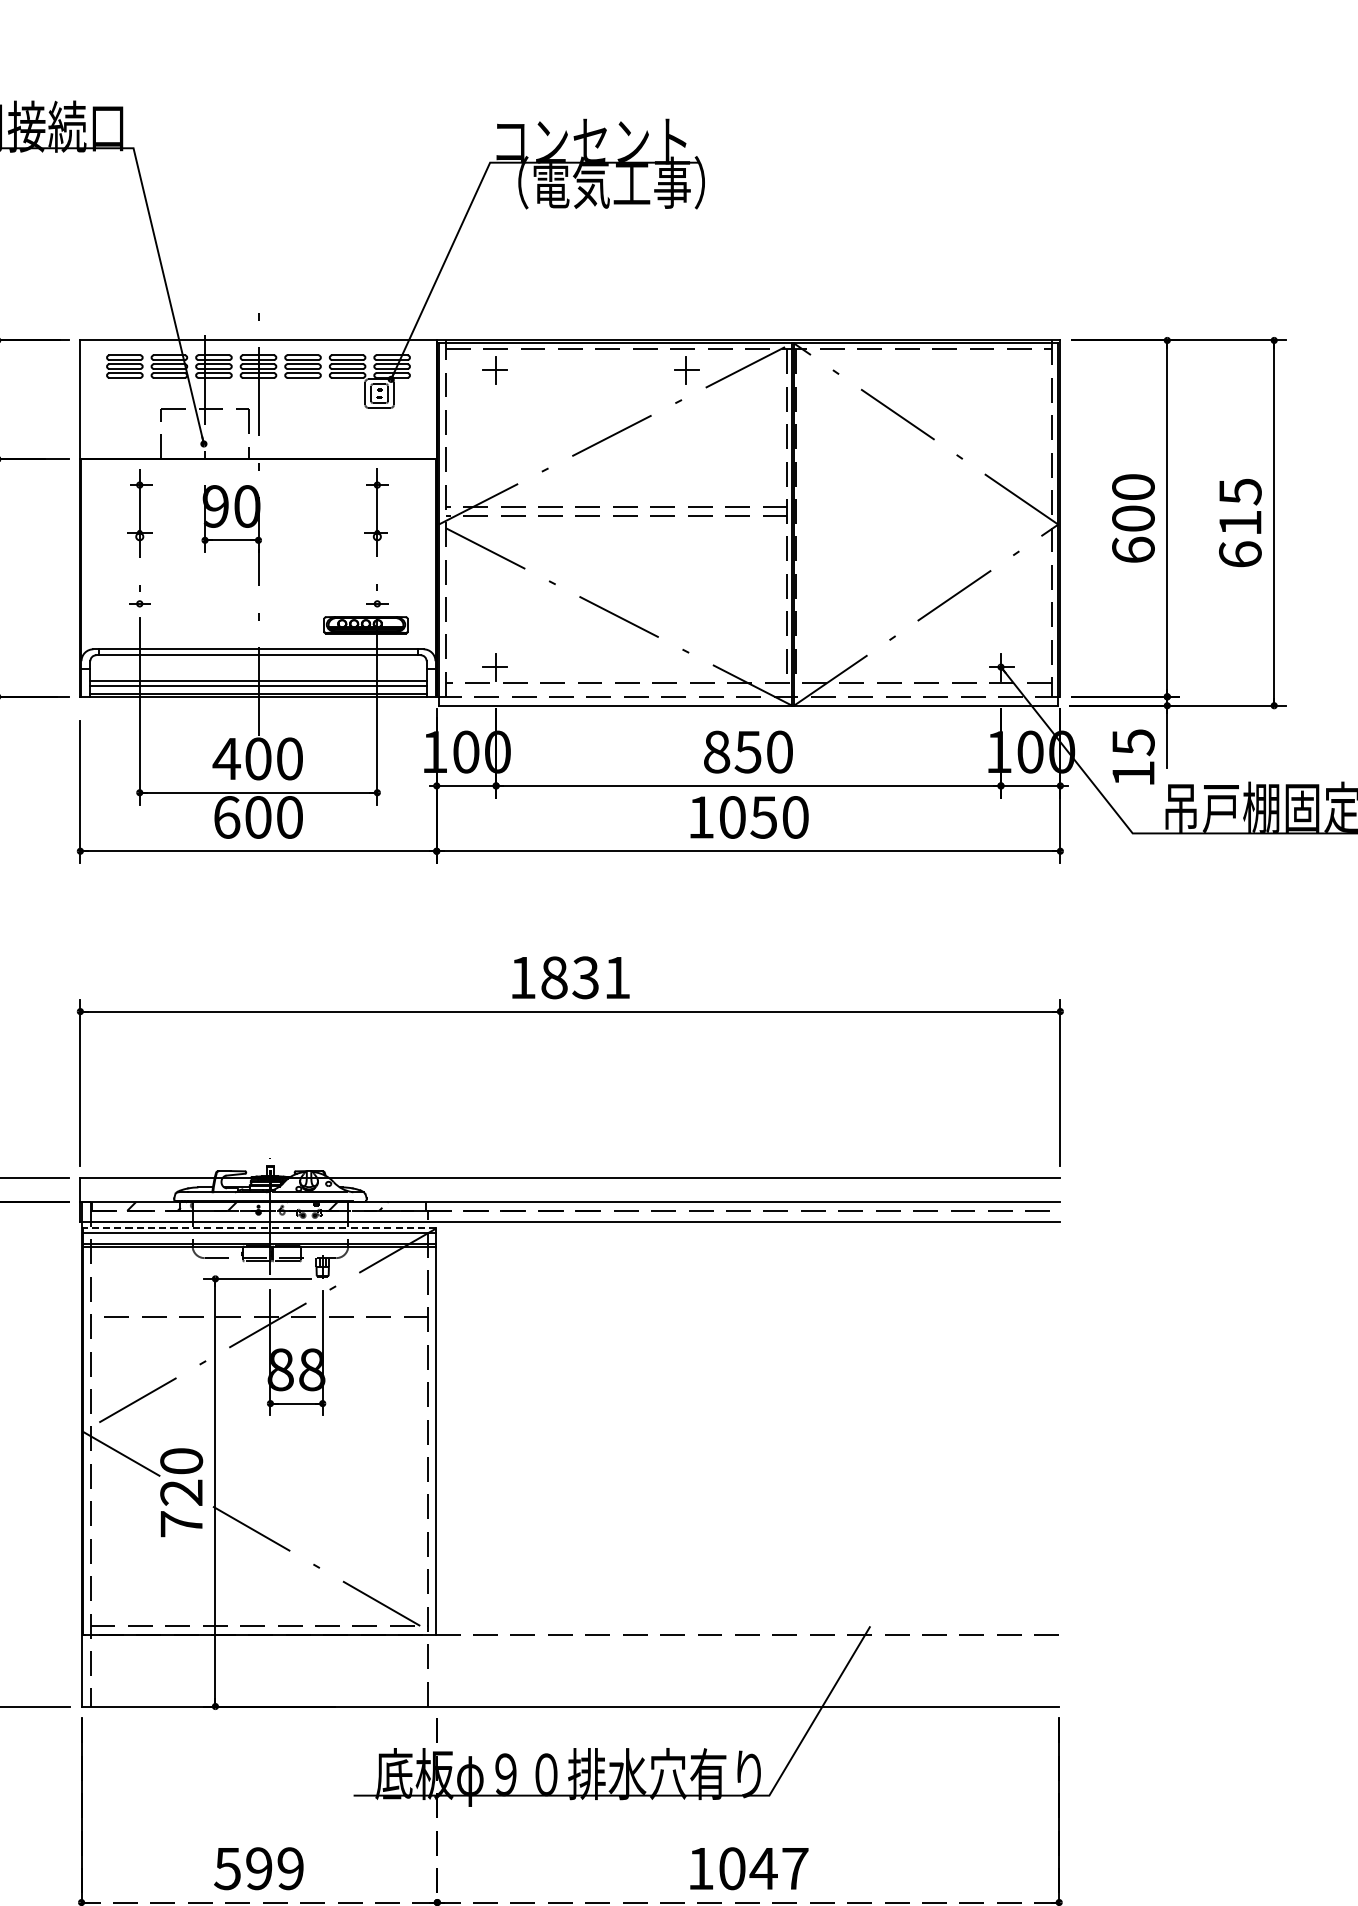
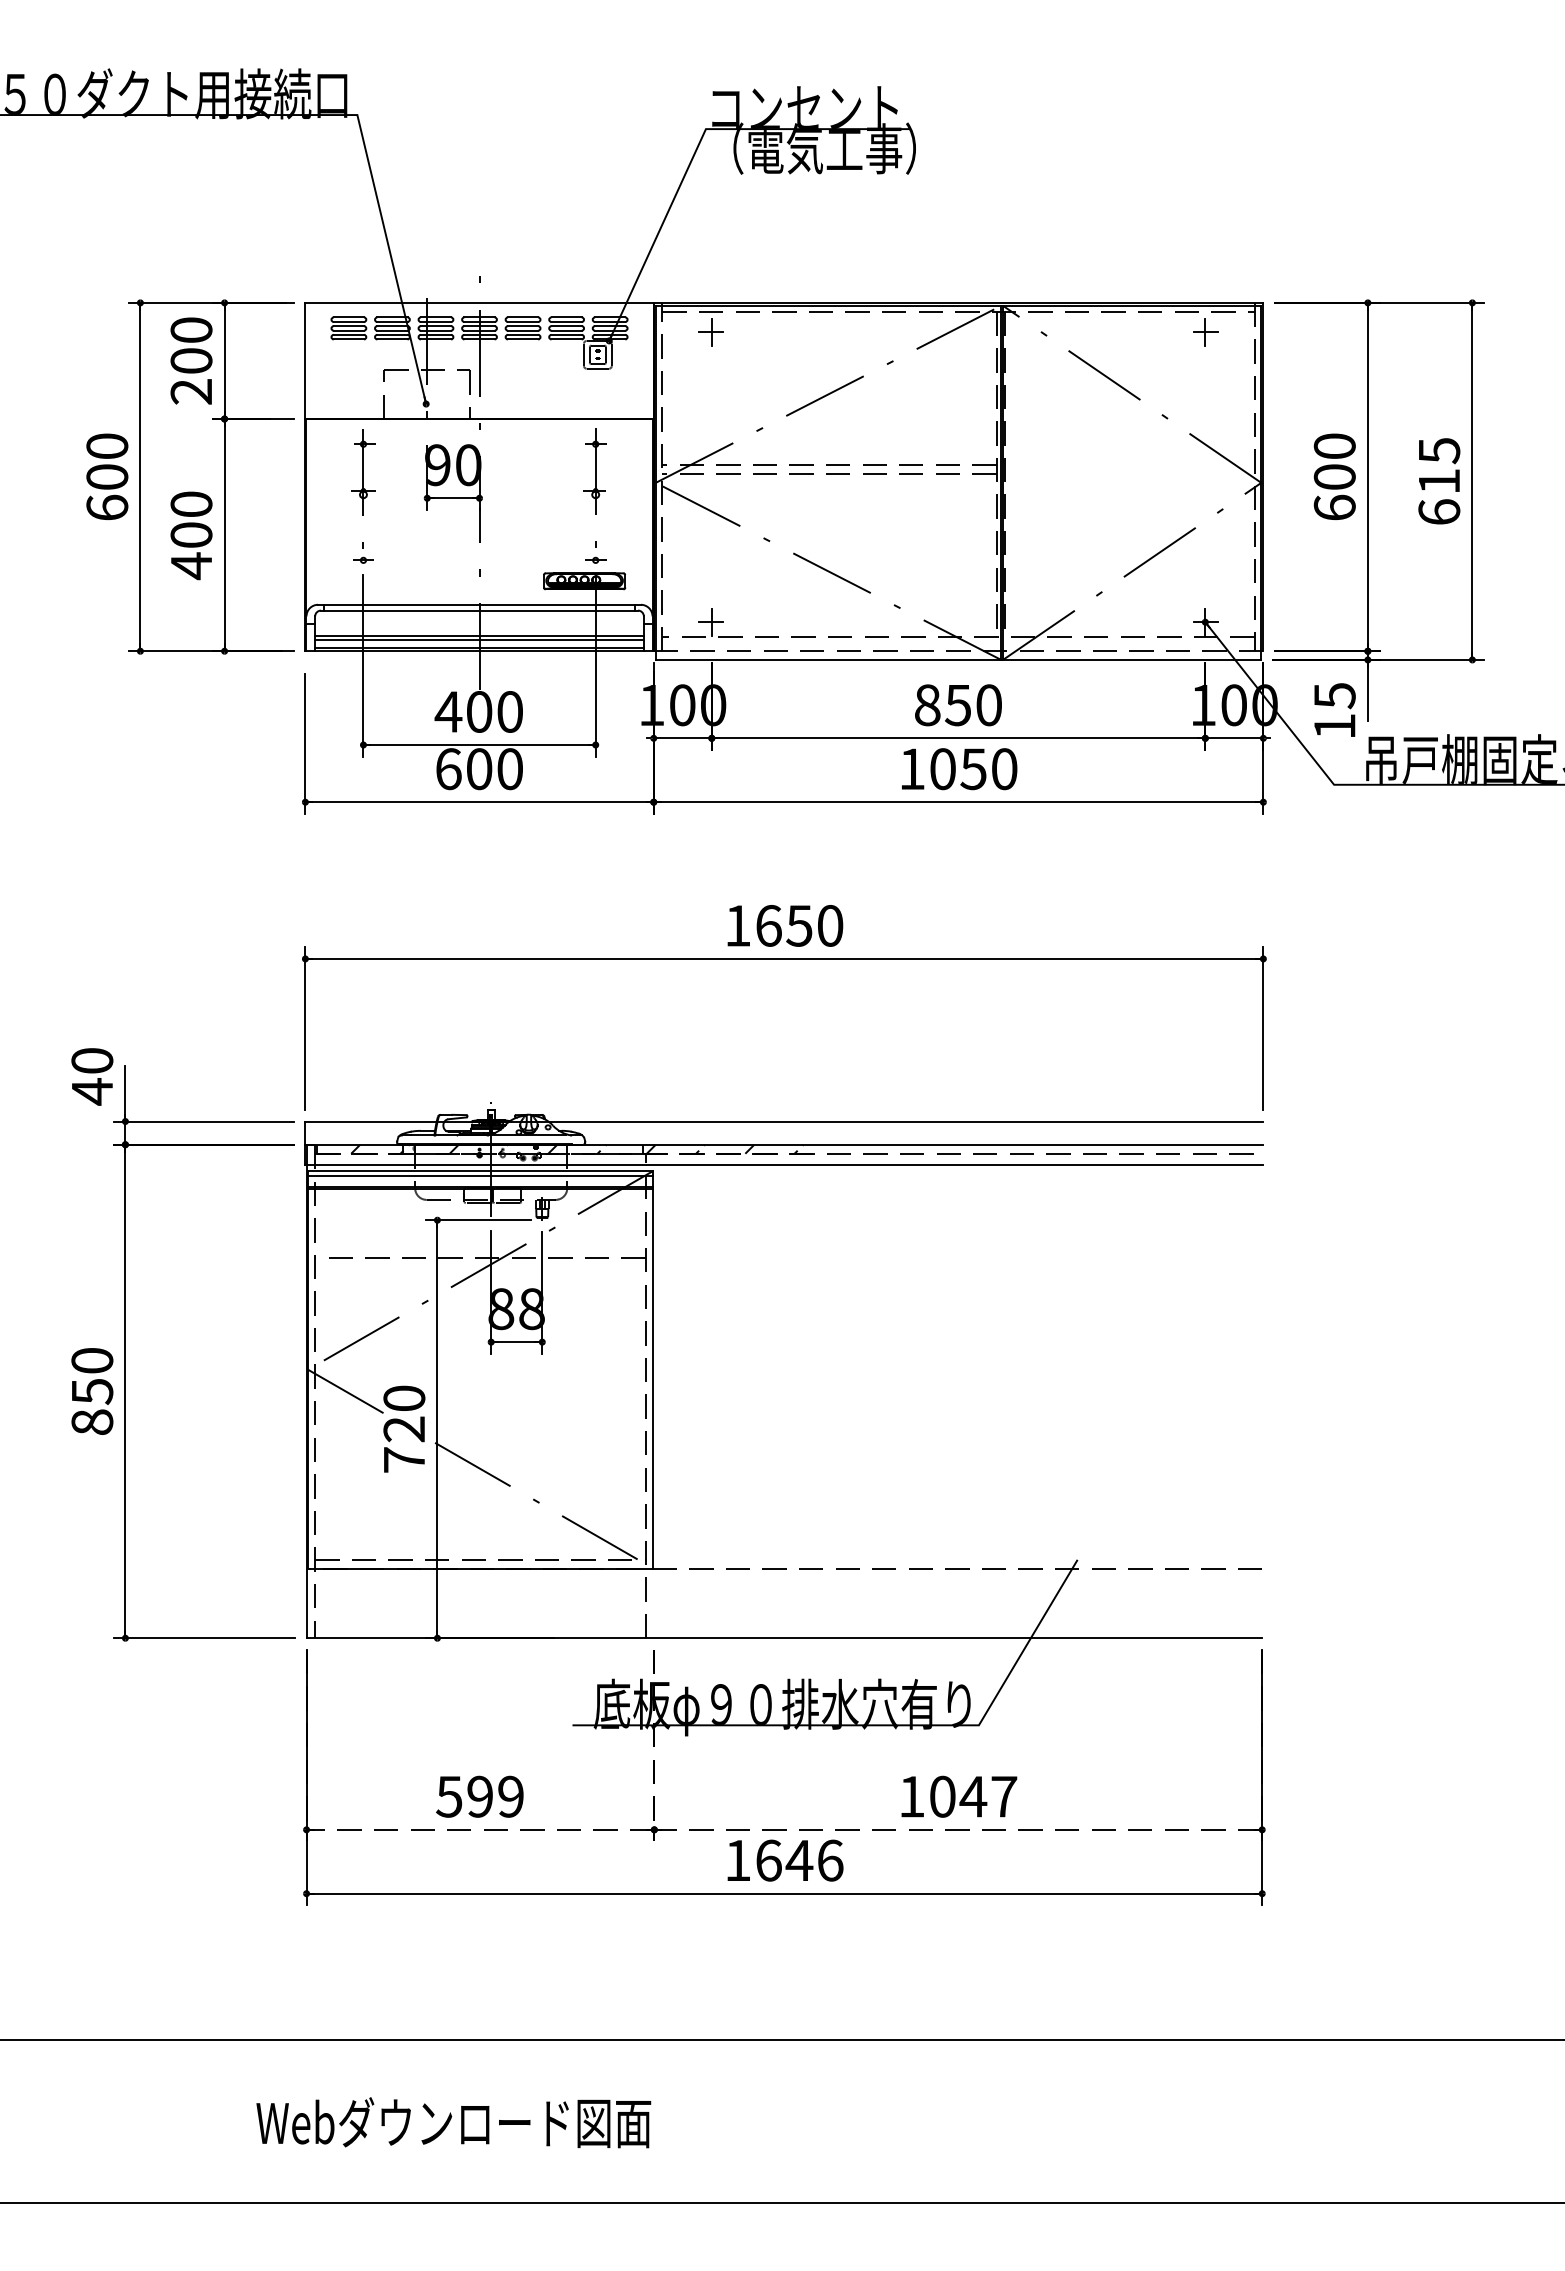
part: (686, 370) -> (1205, 332), moved
text: (585, 977) -> (799, 925), 1831 -> 1650
hatch: (509, 1206) -> (724, 1149), added
line: (259, 1228) -> (480, 1170), dashed -> solid

